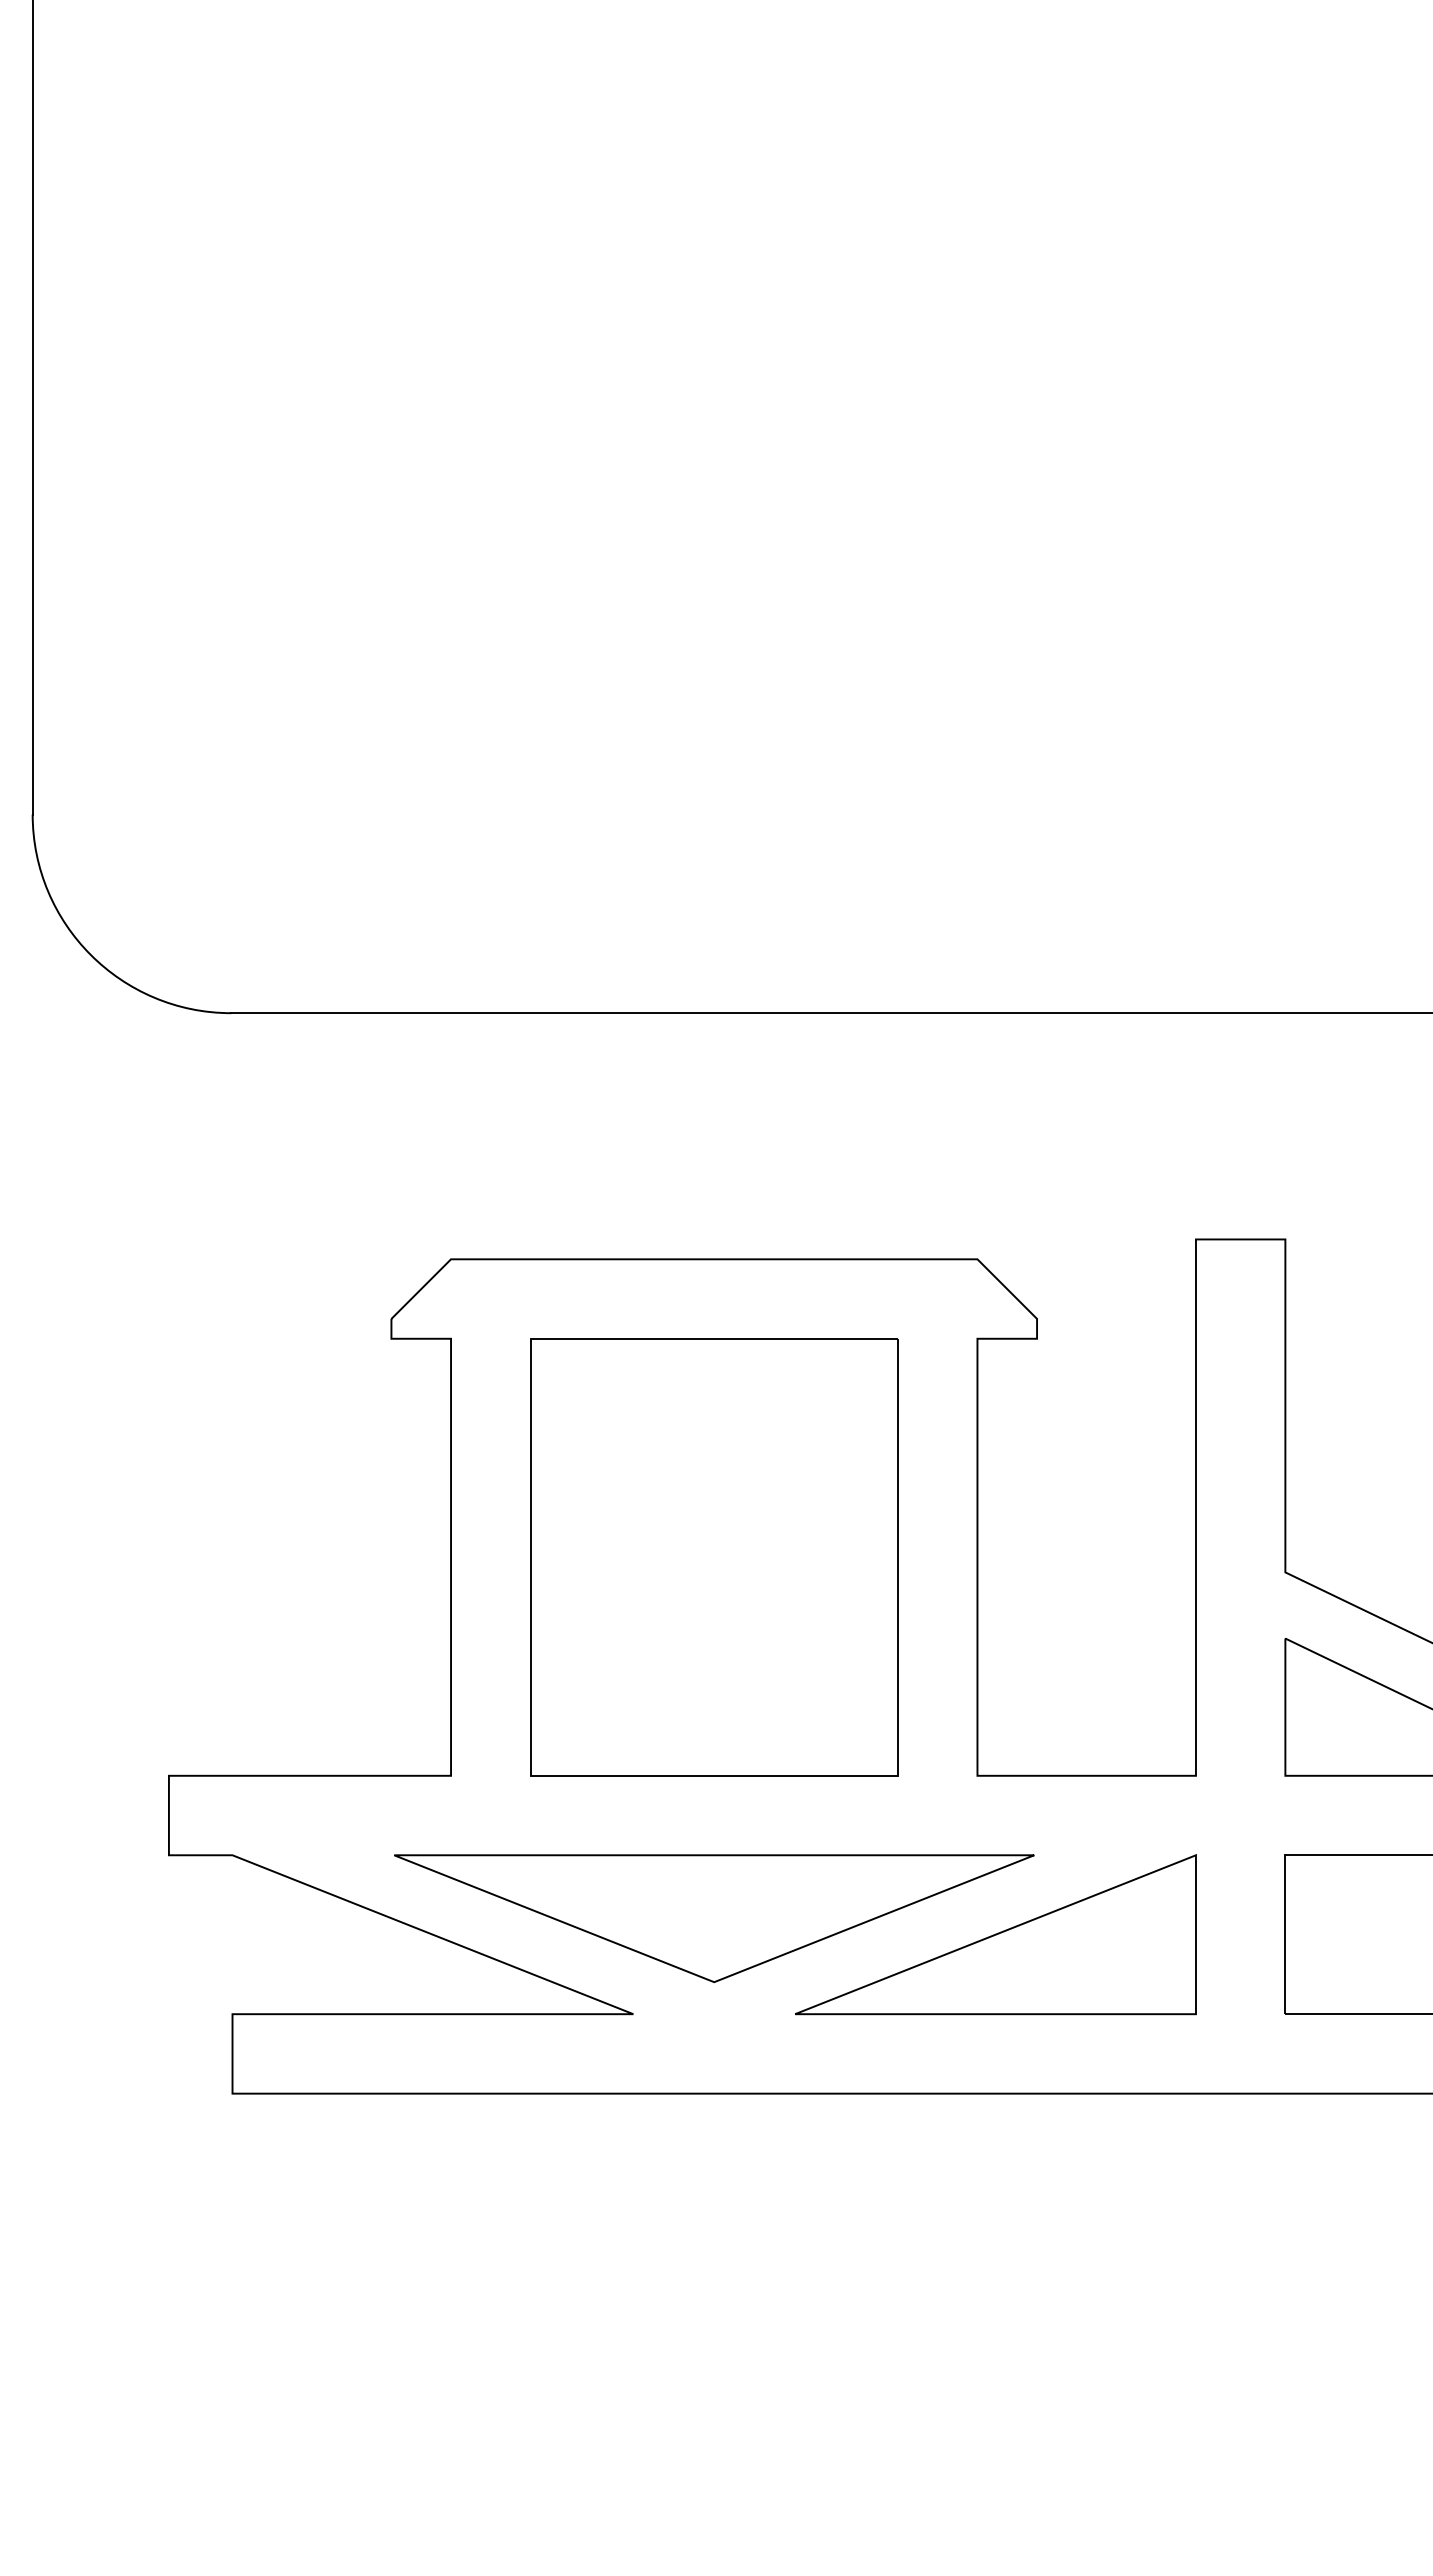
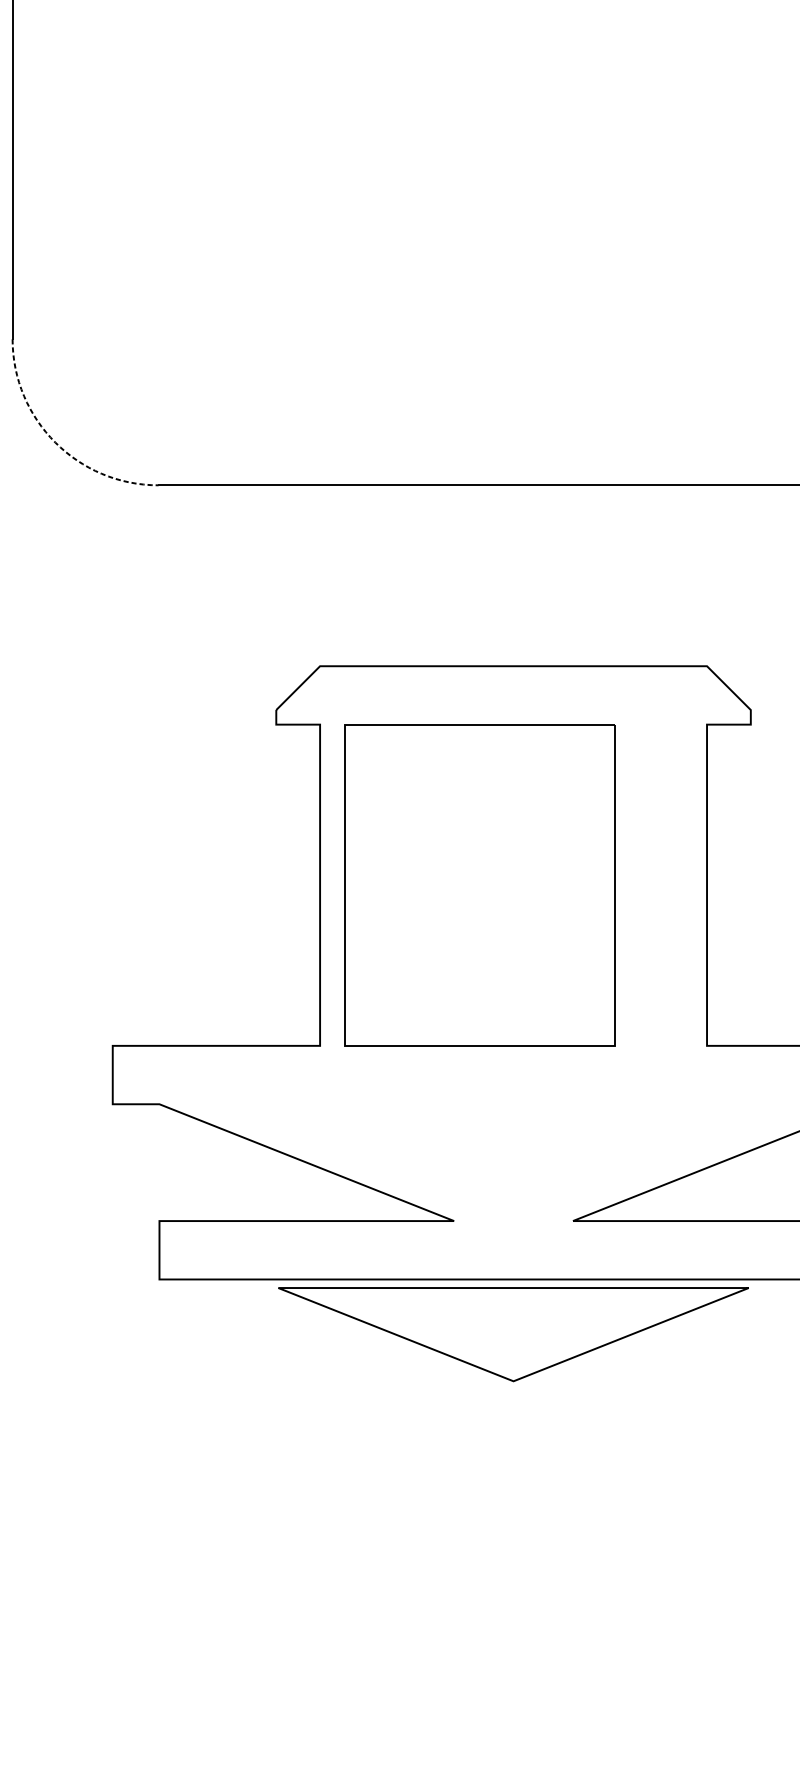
arc: (90, 954) -> (55, 442), solid -> dashed
part: (714, 1557) -> (479, 885), moved
part: (714, 1918) -> (513, 1334), moved

